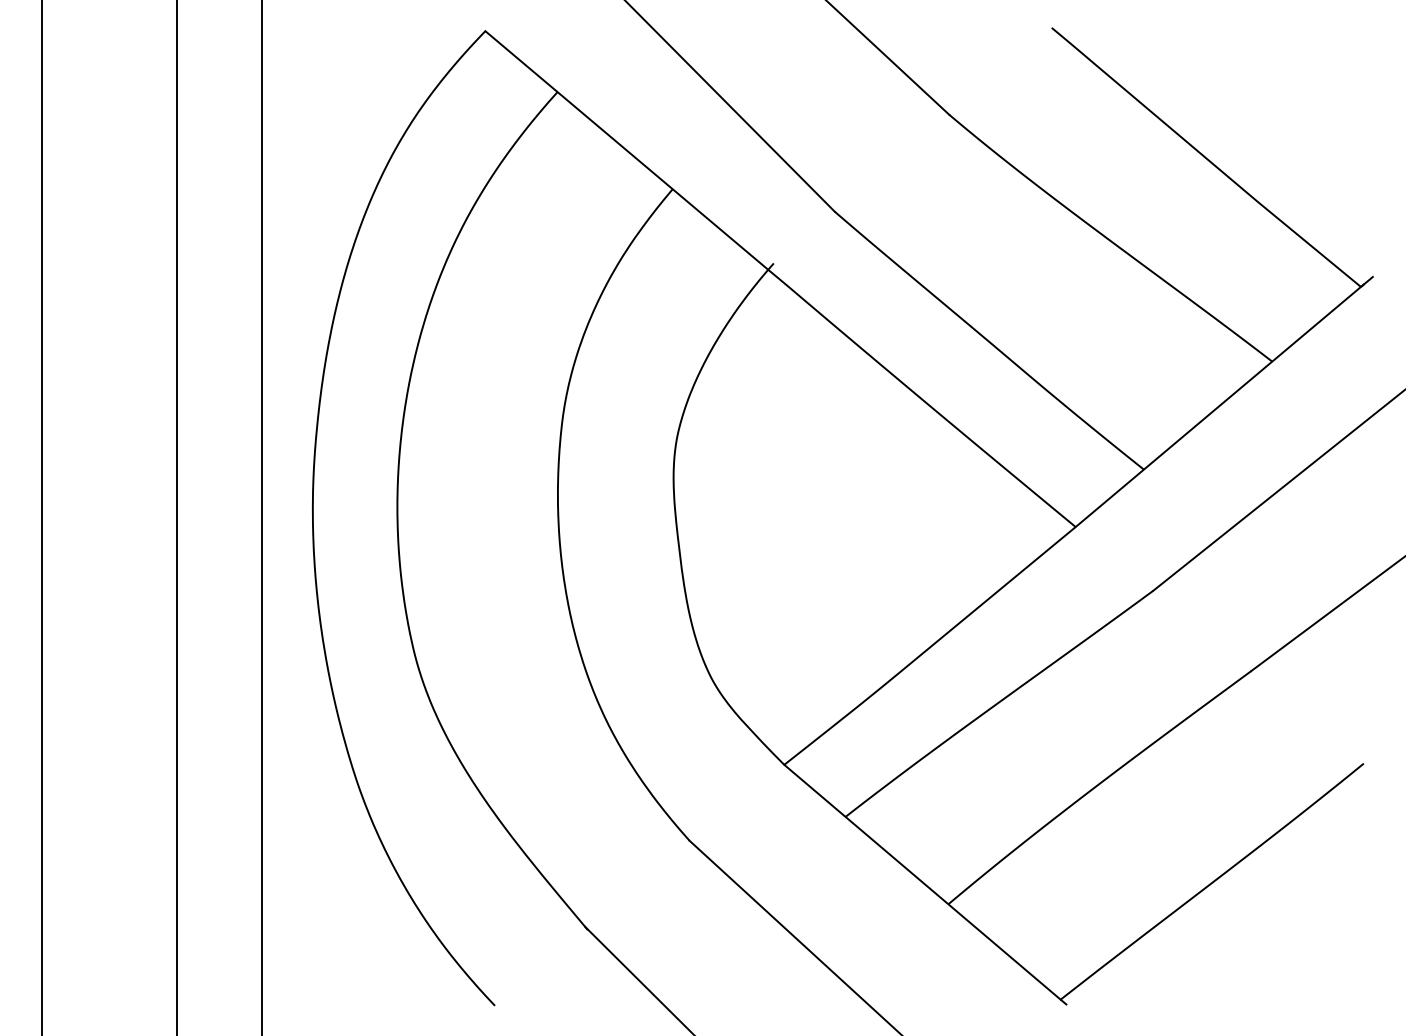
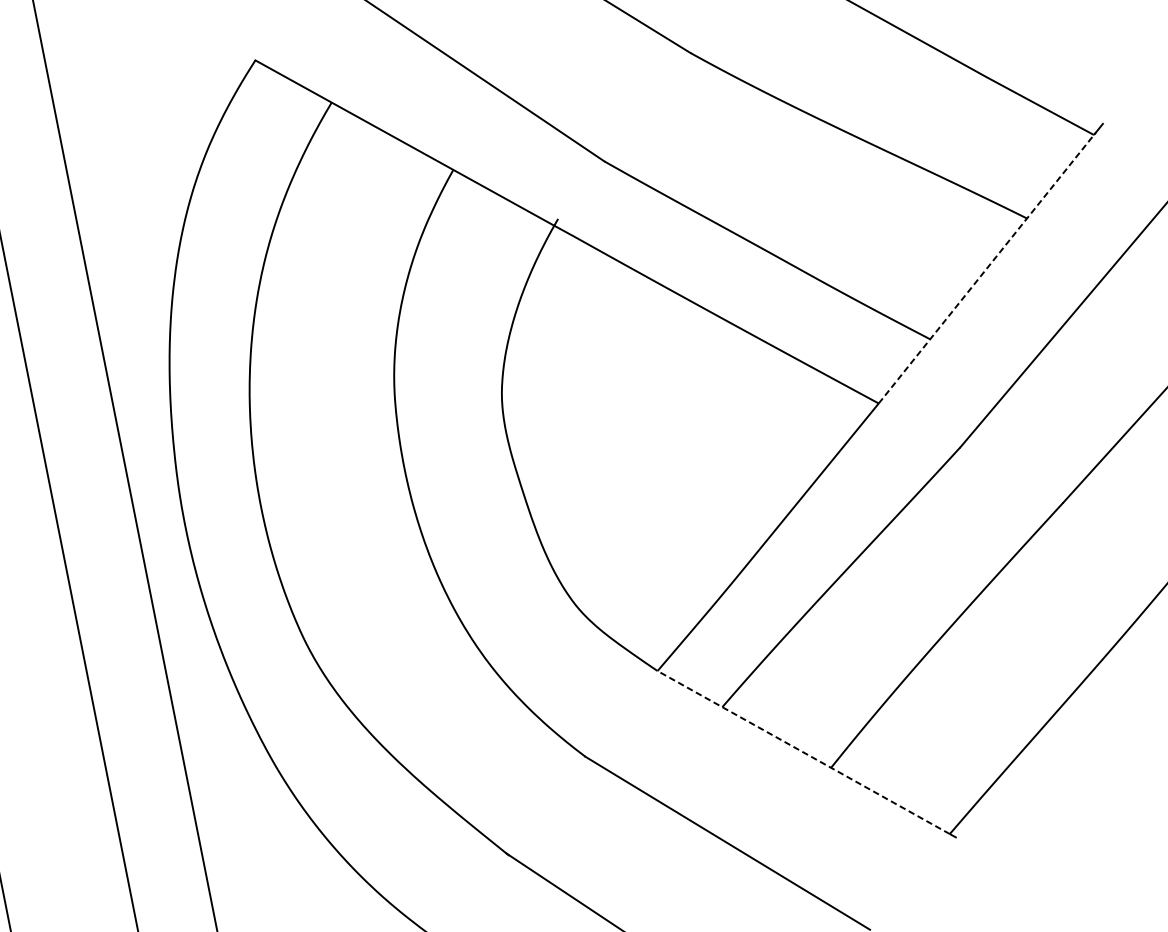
line: (1220, 405) -> (988, 267), solid -> dashed
line: (922, 881) -> (803, 751), solid -> dashed

